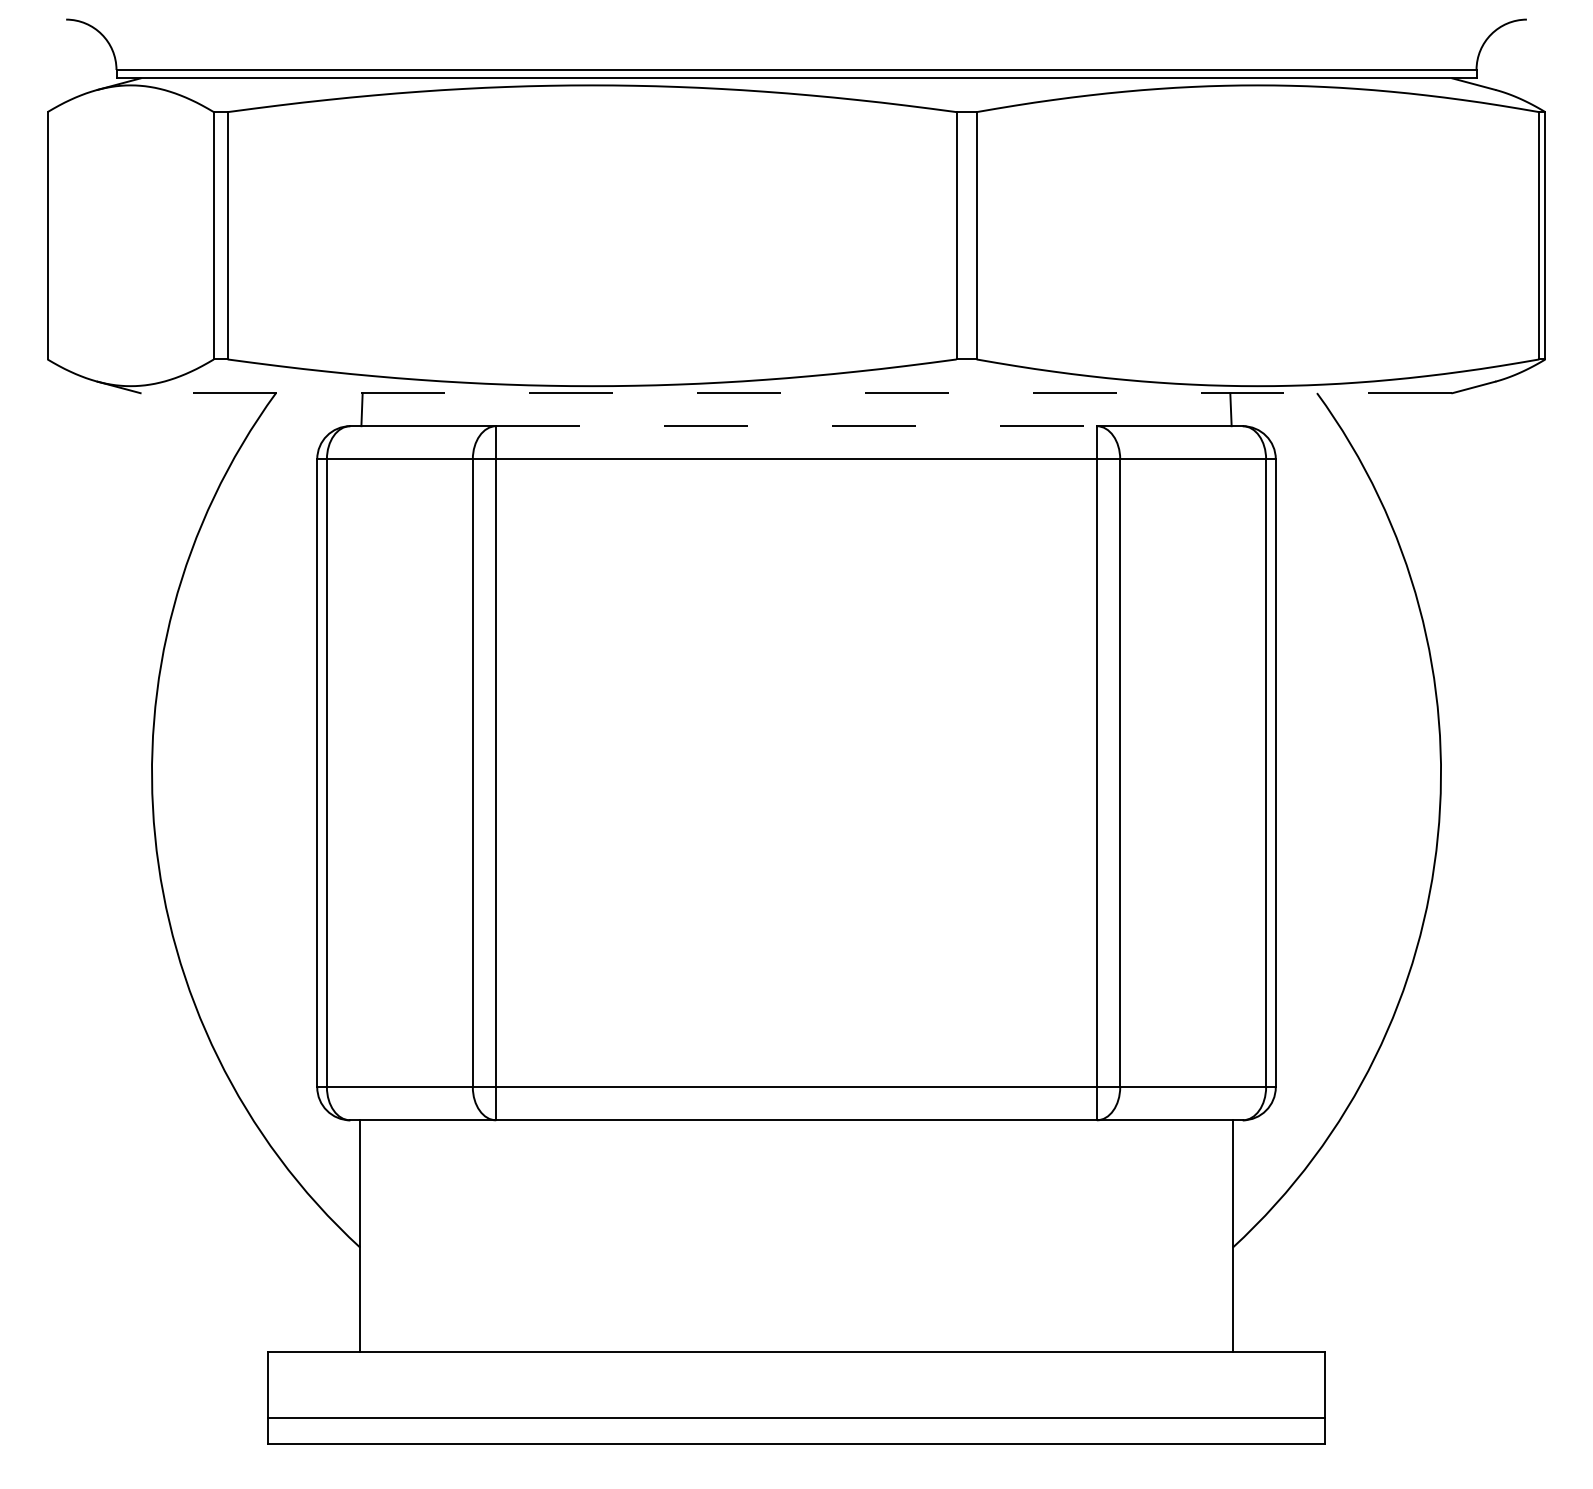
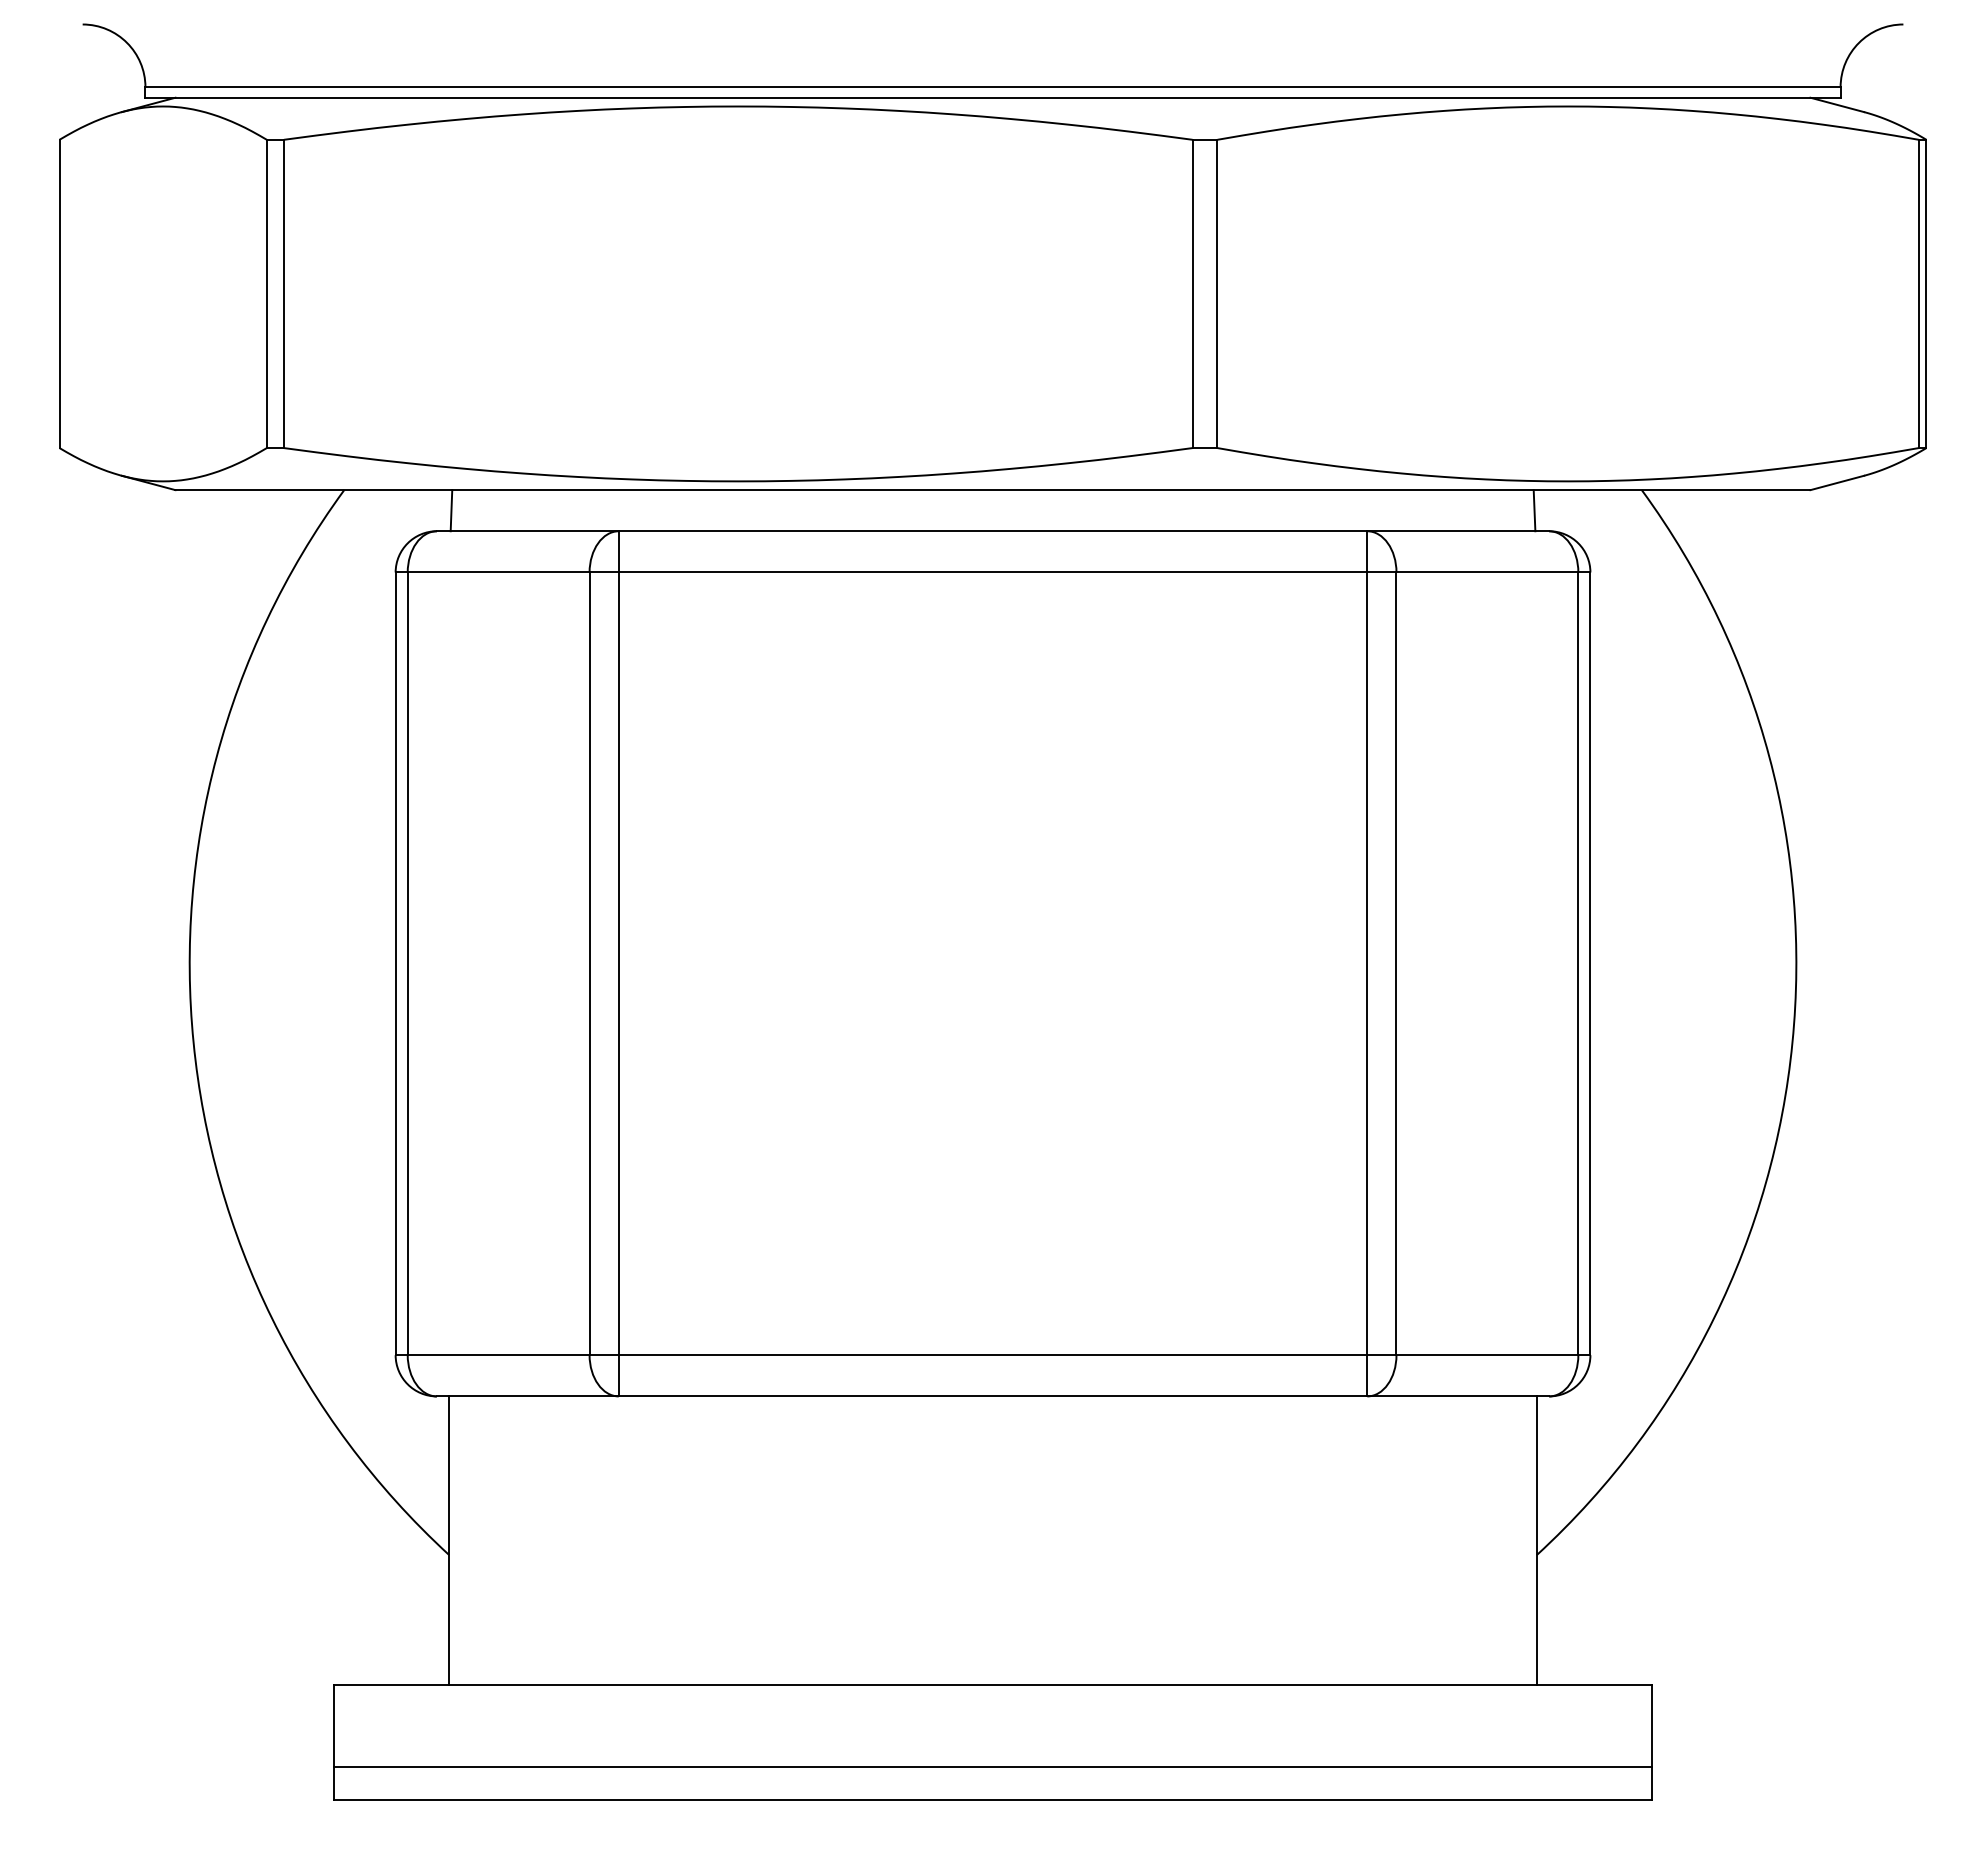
line: (796, 393) -> (992, 490), dashed -> solid
line: (796, 426) -> (993, 531), dashed -> solid

